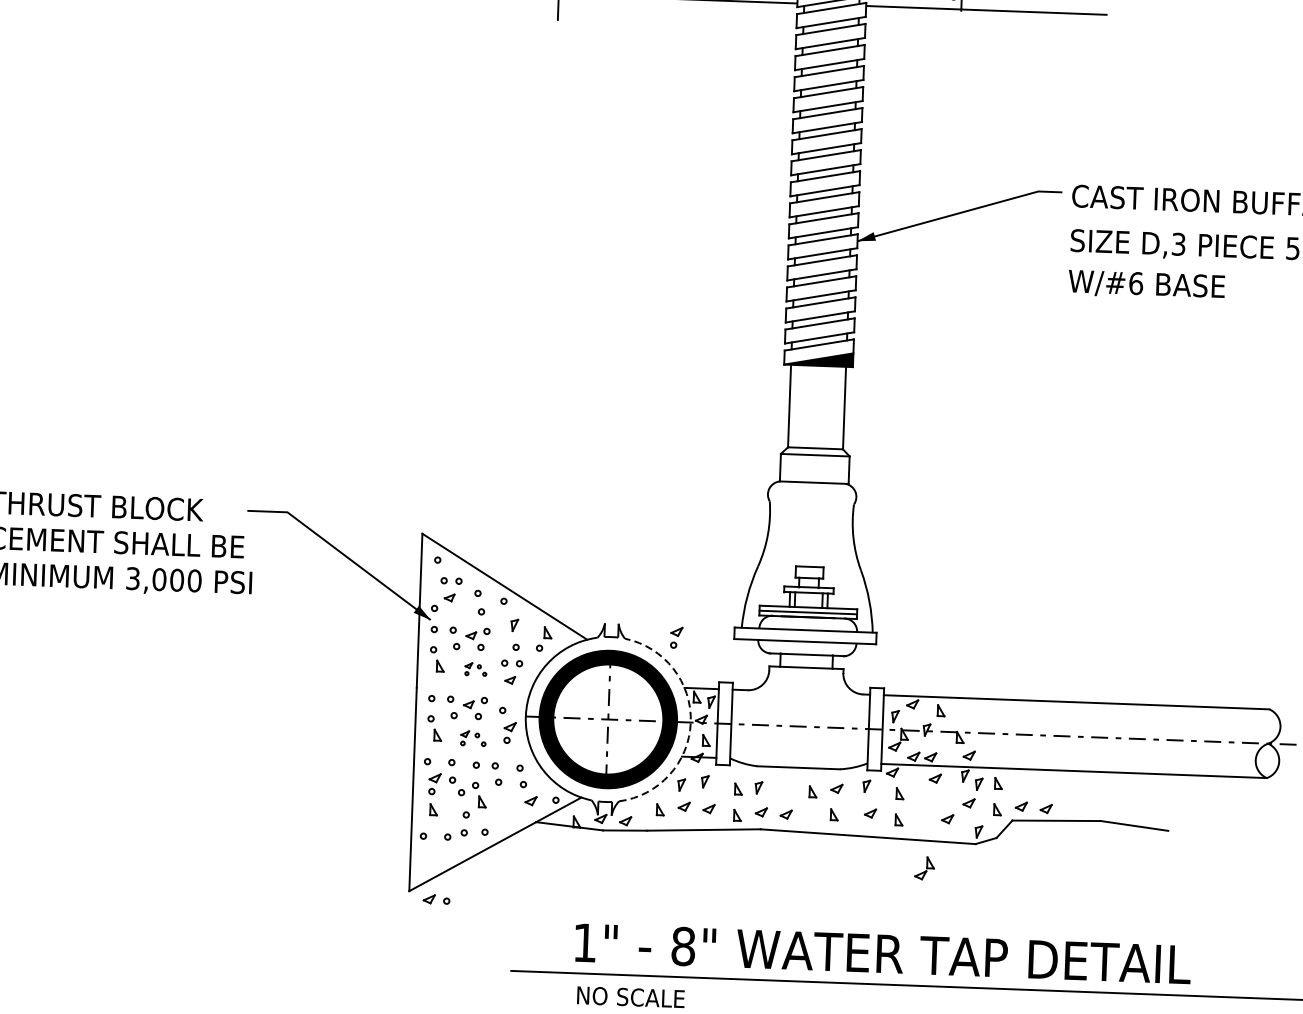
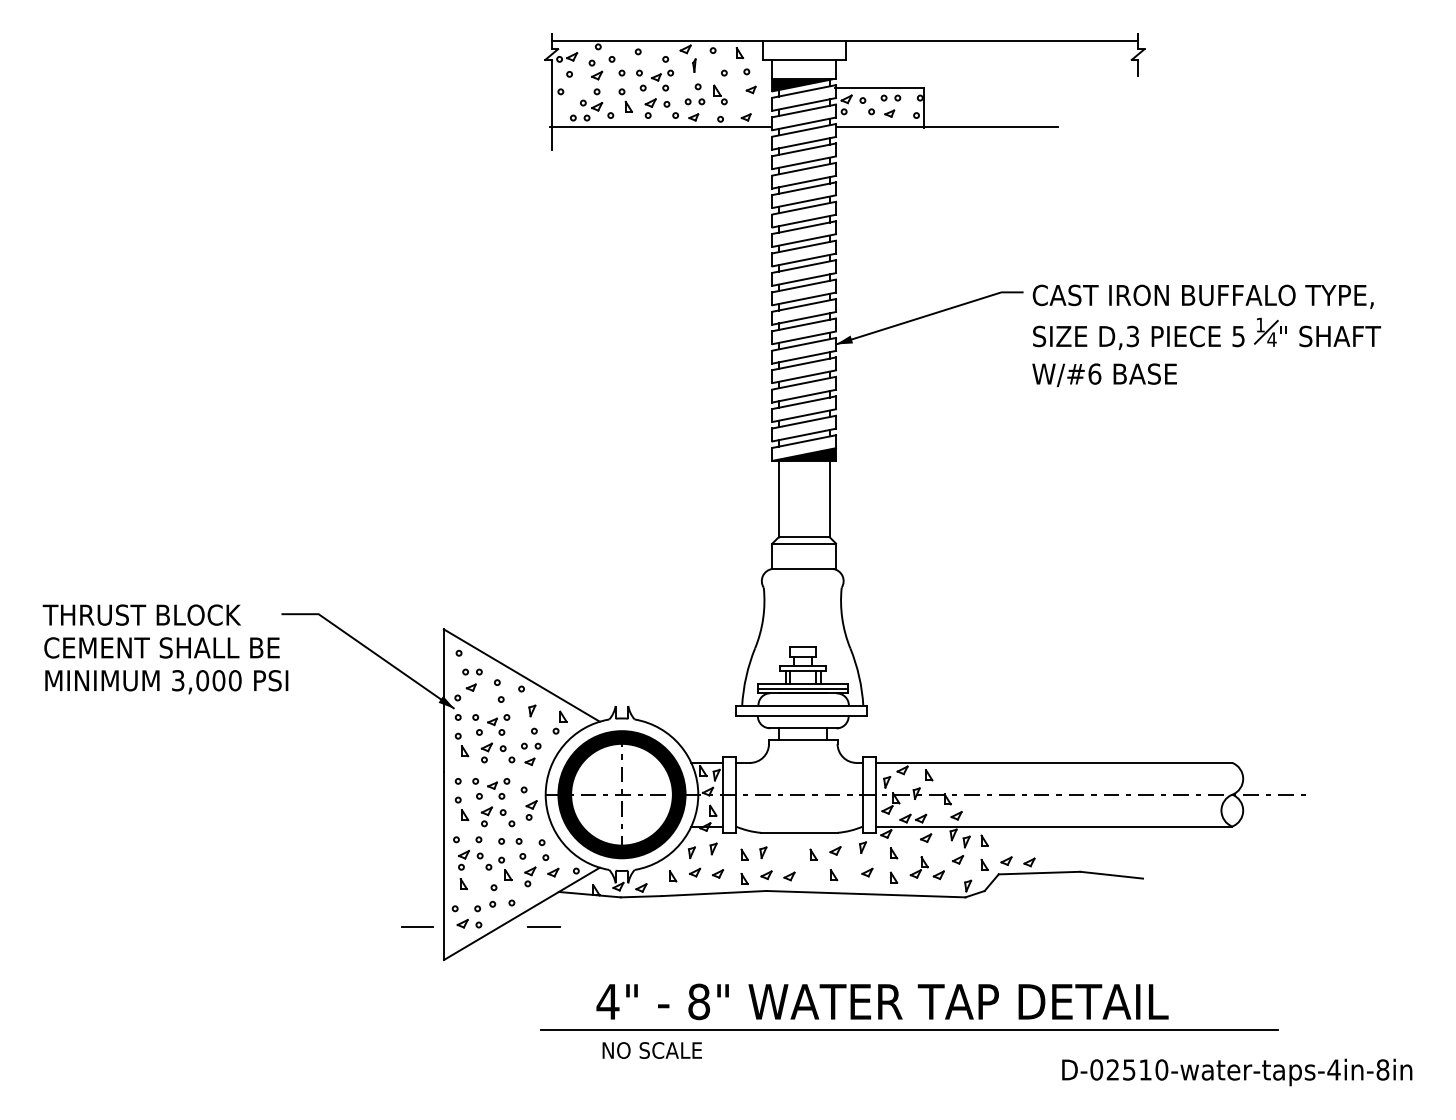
part: (676, 637) -> (530, 876), moved
part: (475, 668) -> (497, 752), size x1.67
arc: (691, 722) -> (698, 794), dashed -> solid
part: (472, 738) -> (497, 816), size x1.43
line: (380, 853) -> (416, 926), added
line: (519, 858) -> (544, 926), added
part: (923, 868) -> (918, 867), moved
part: (436, 899) -> (469, 923), moved
text: (584, 942) -> (607, 1001), 1" -> 4"

